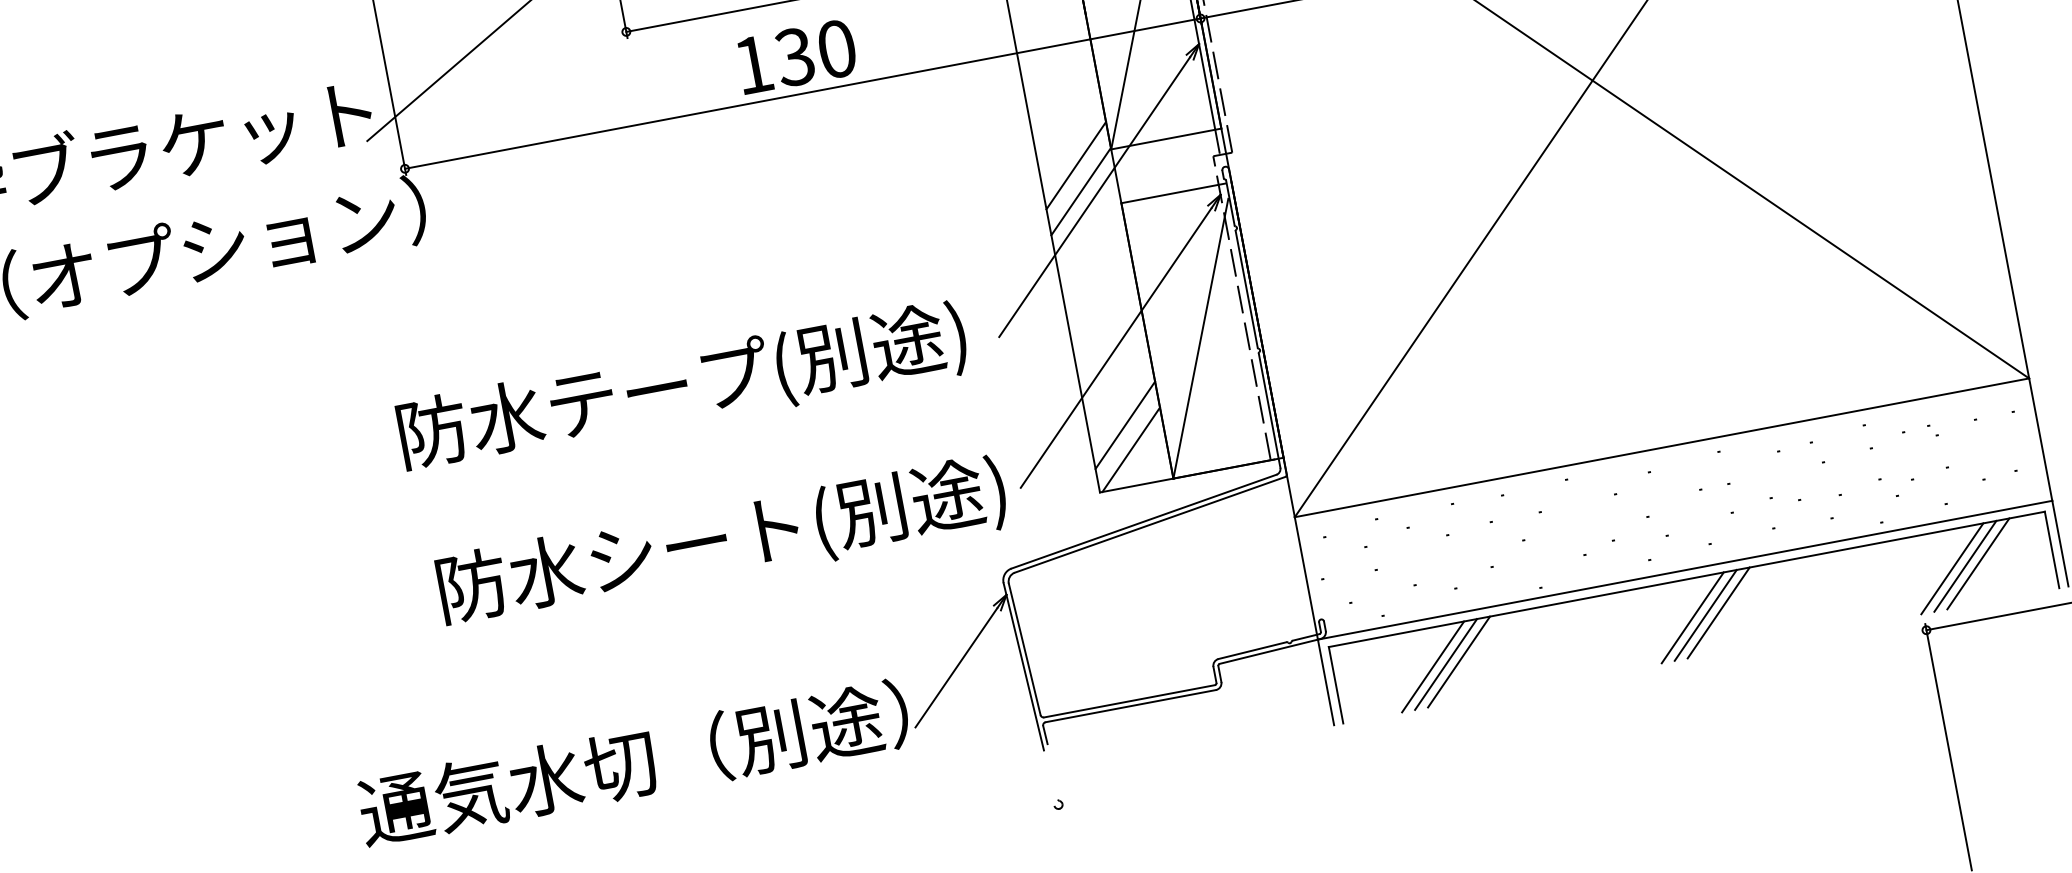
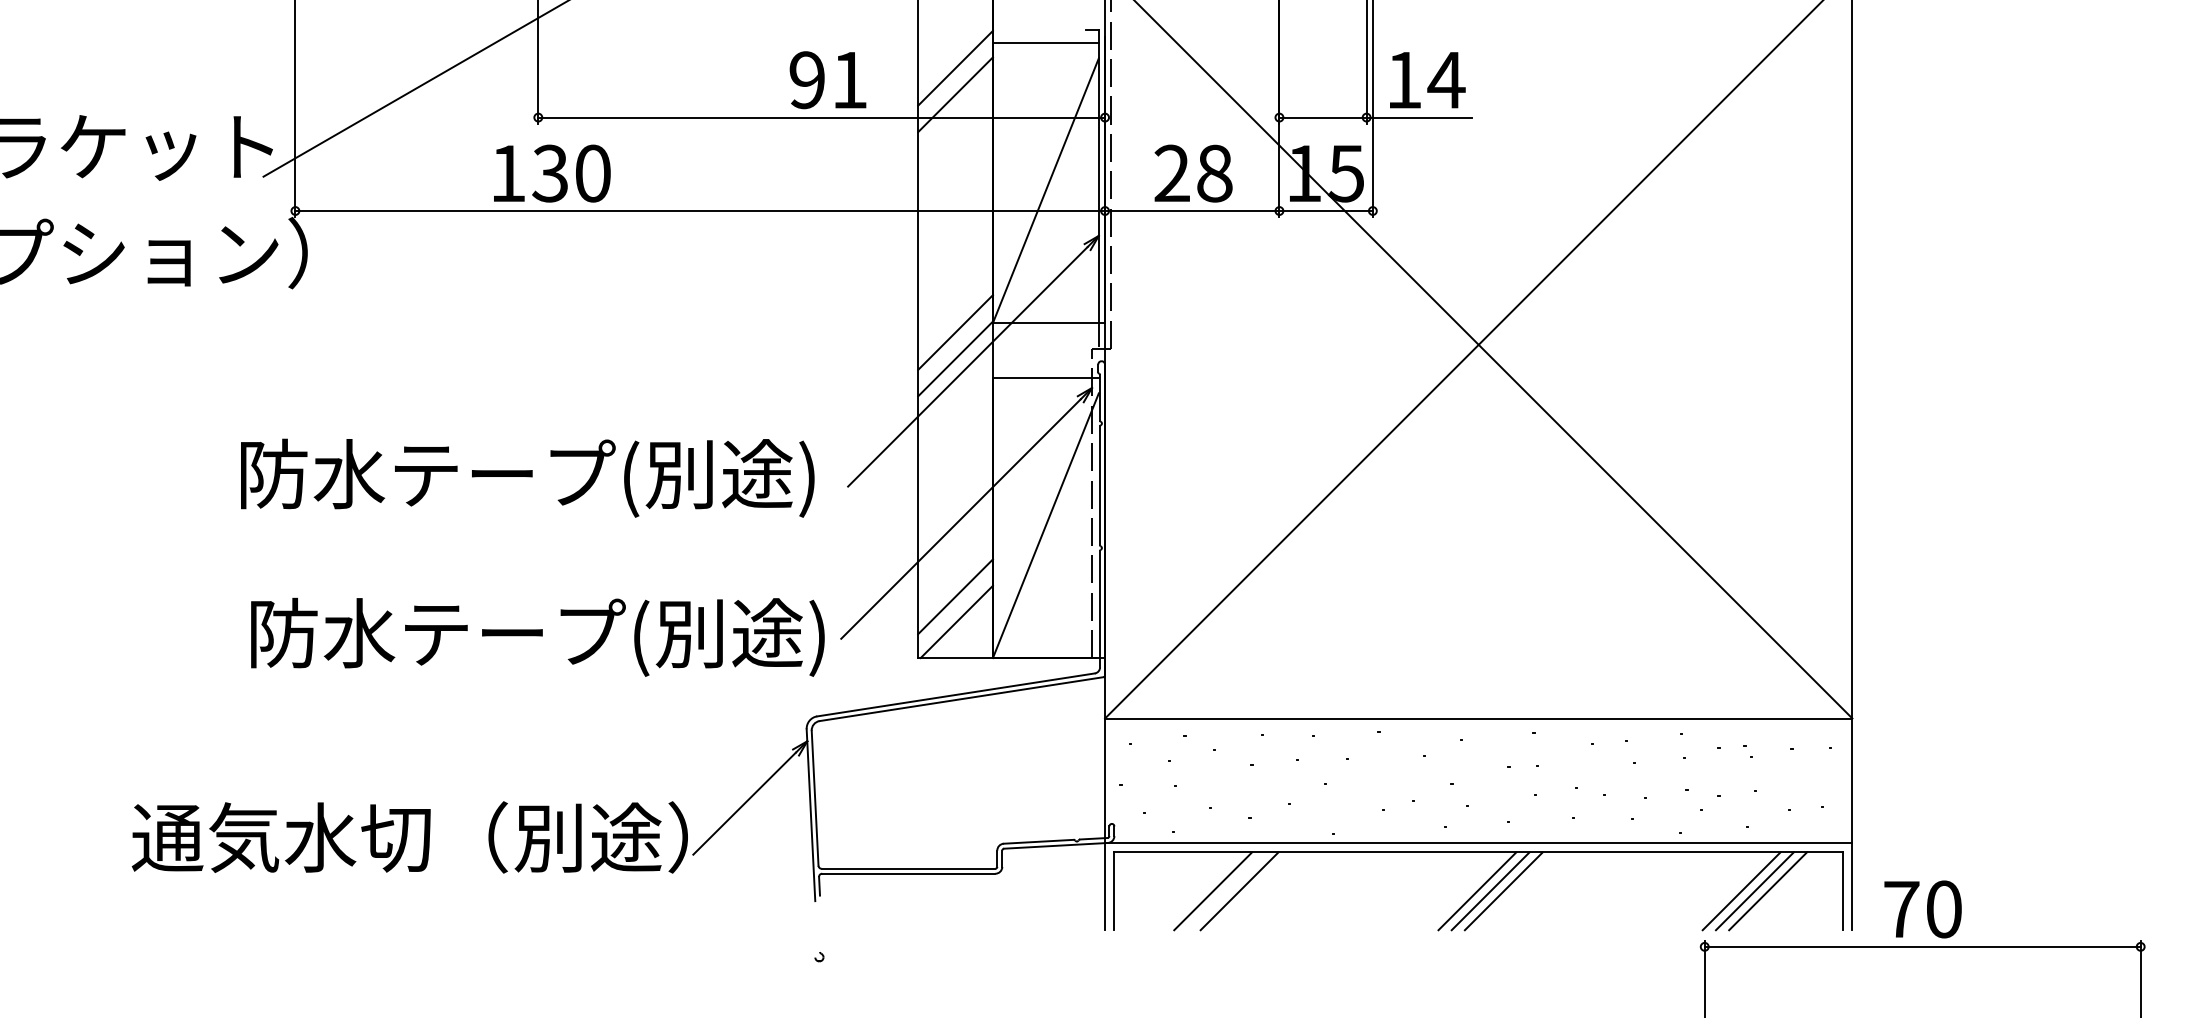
text: (797, 56) -> (552, 173), moved
text: (699, 541) -> (515, 631), 防水シート(別途) -> 防水テープ(別途)
line: (1446, 664) -> (1226, 891), removed

